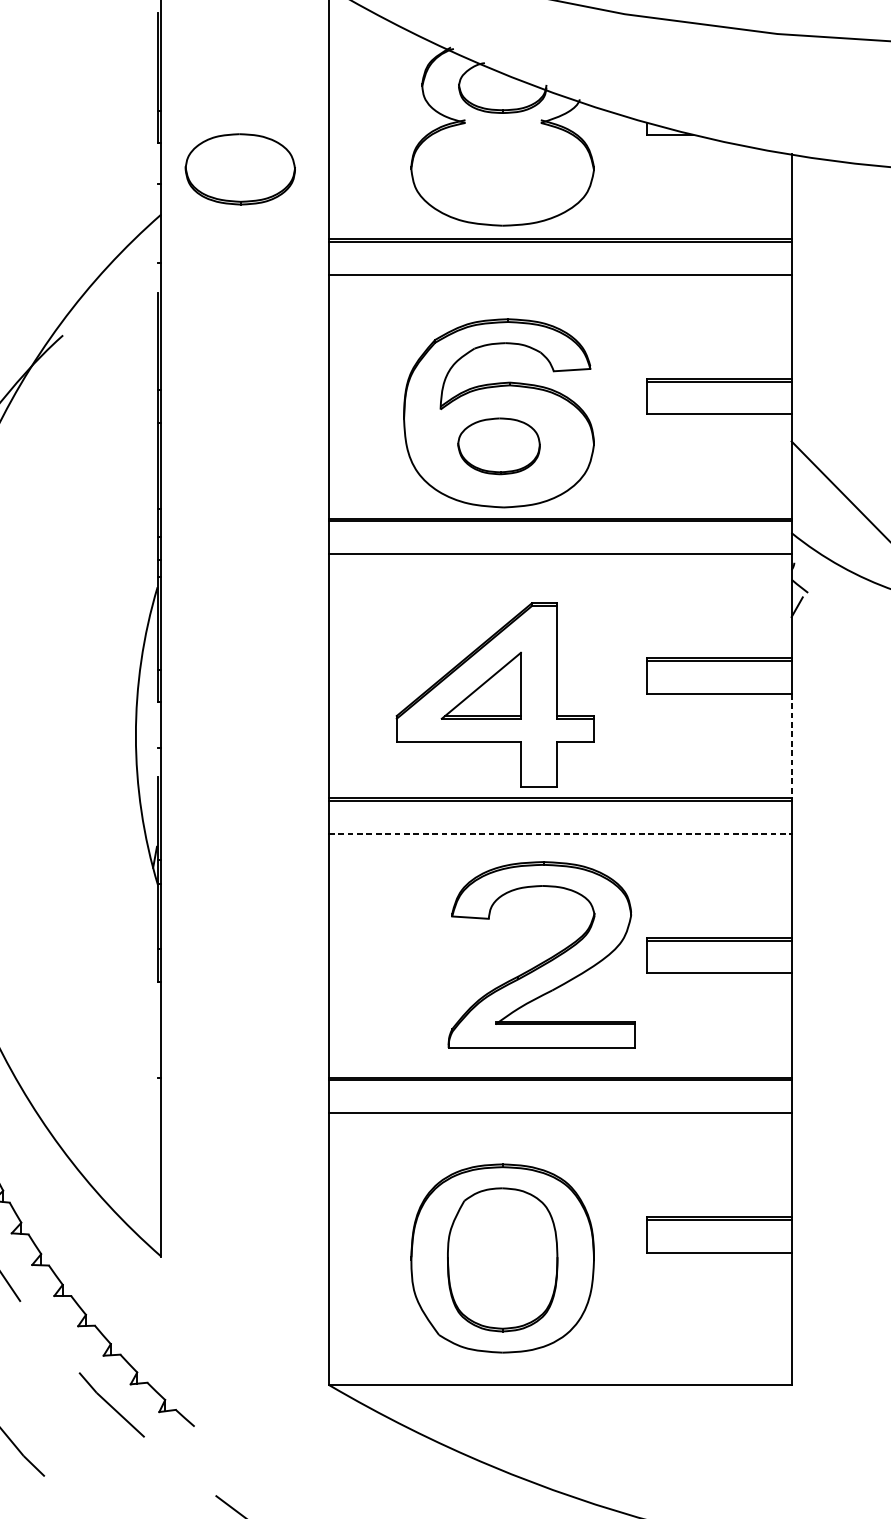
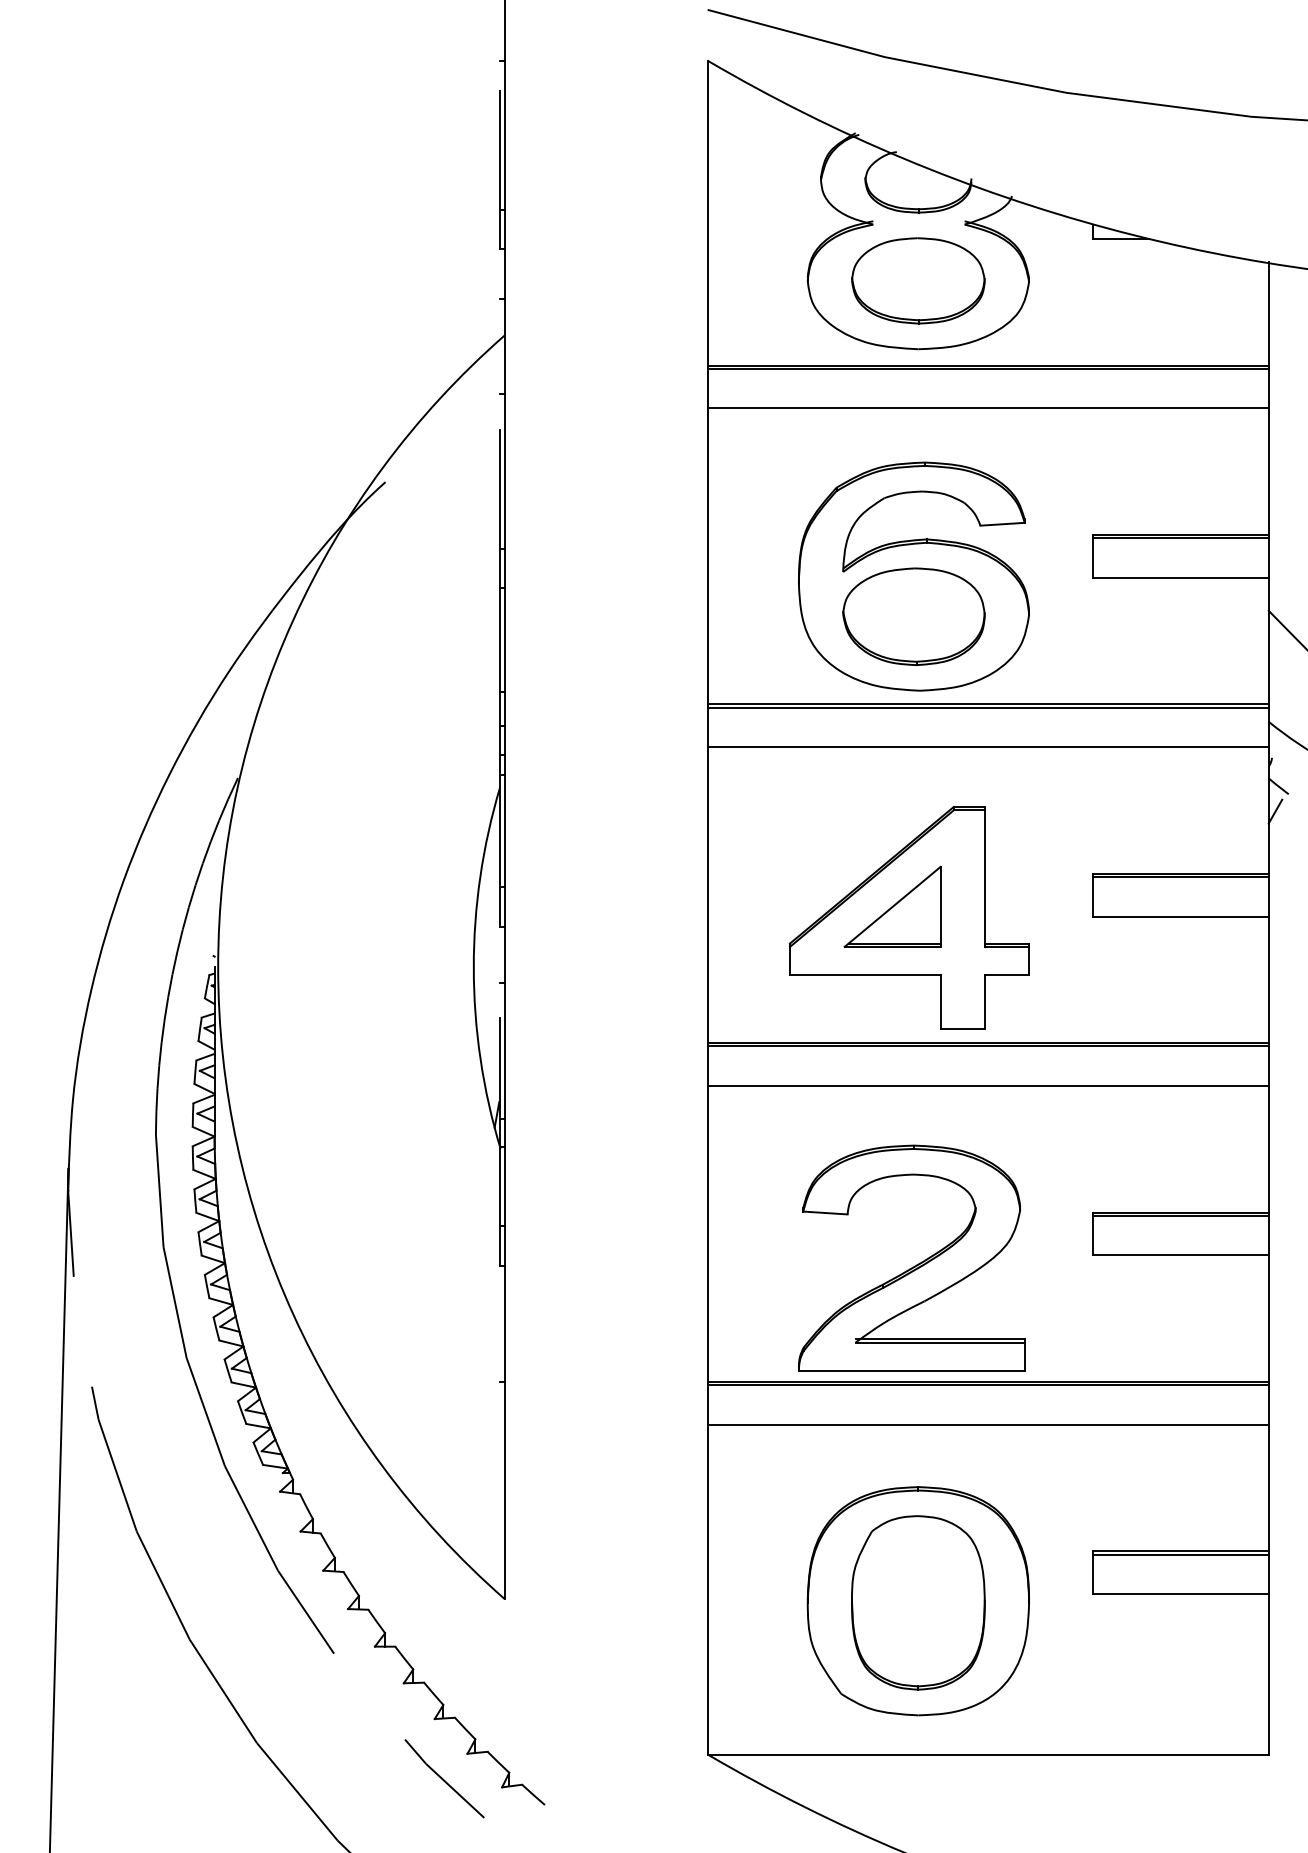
part: (240, 169) -> (918, 280), moved
part: (498, 446) -> (913, 616), size x1.43
line: (791, 746) -> (1268, 980), dashed -> solid
line: (560, 833) -> (988, 1086), dashed -> solid
part: (544, 960) -> (914, 1265), moved

